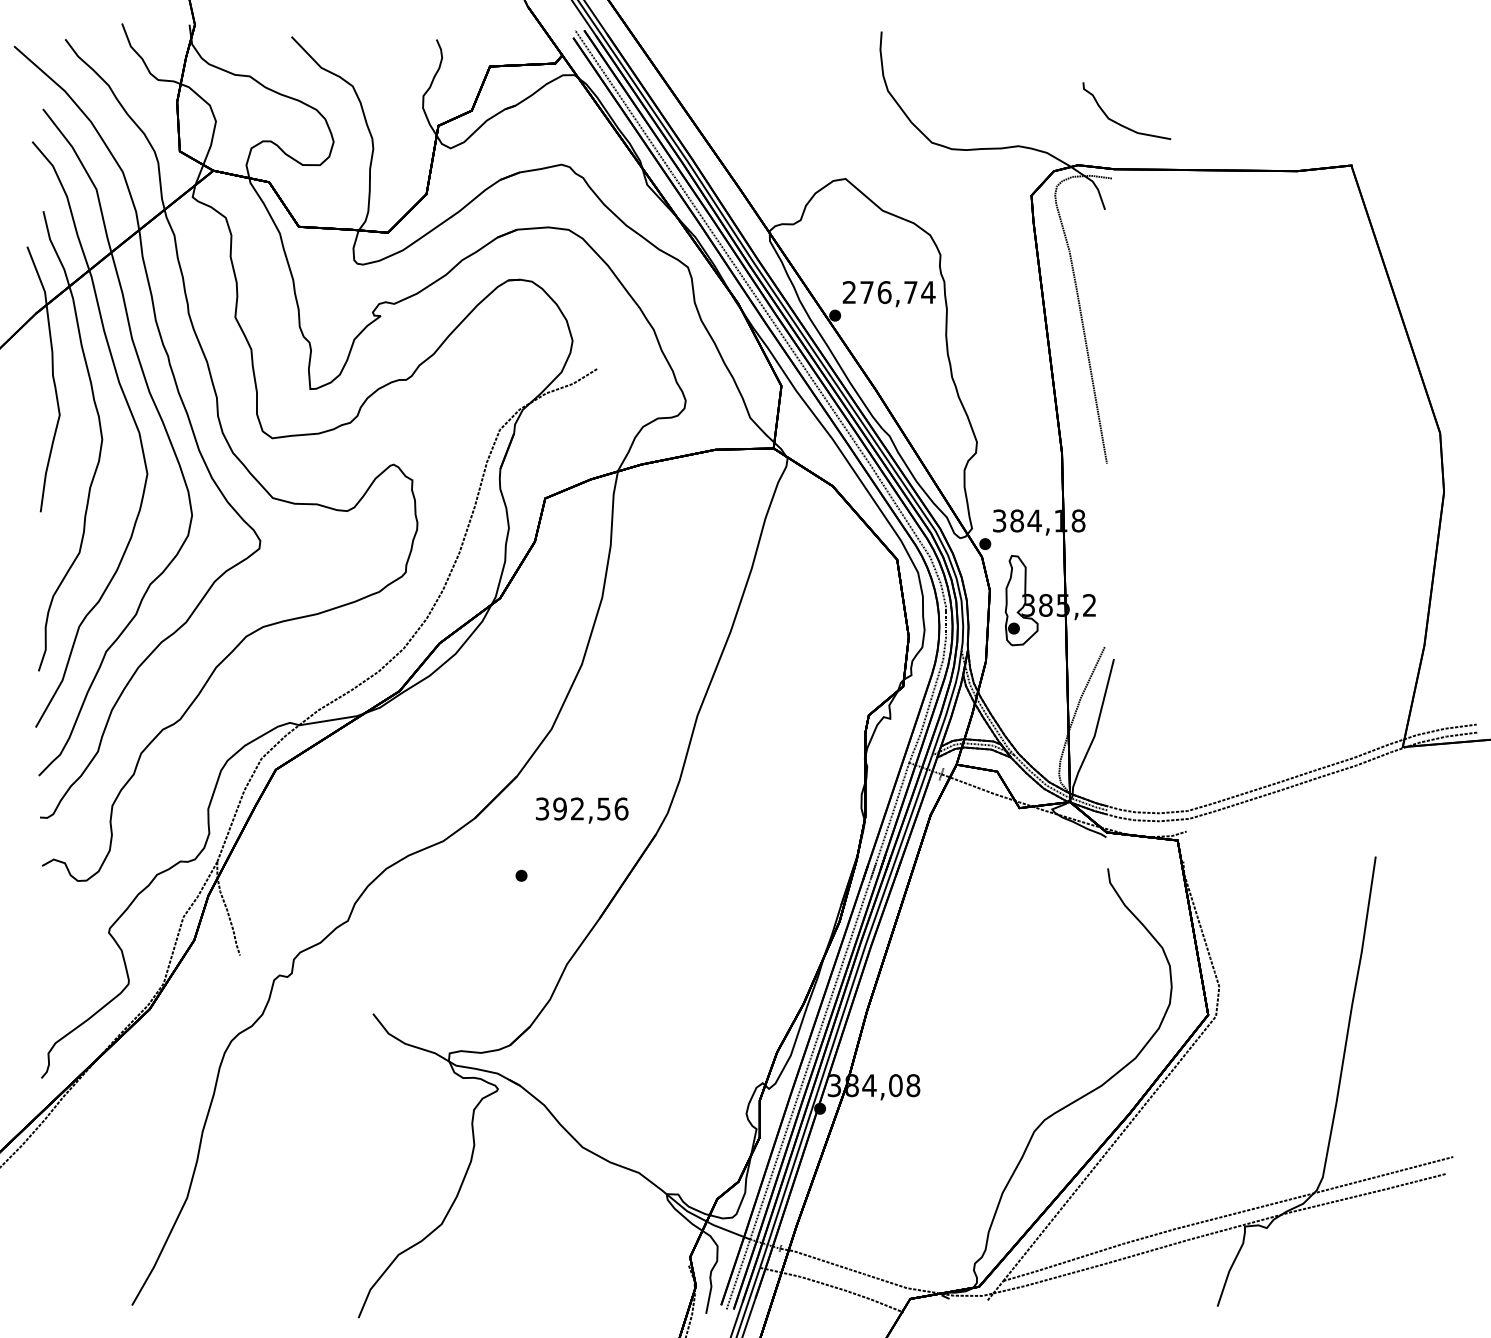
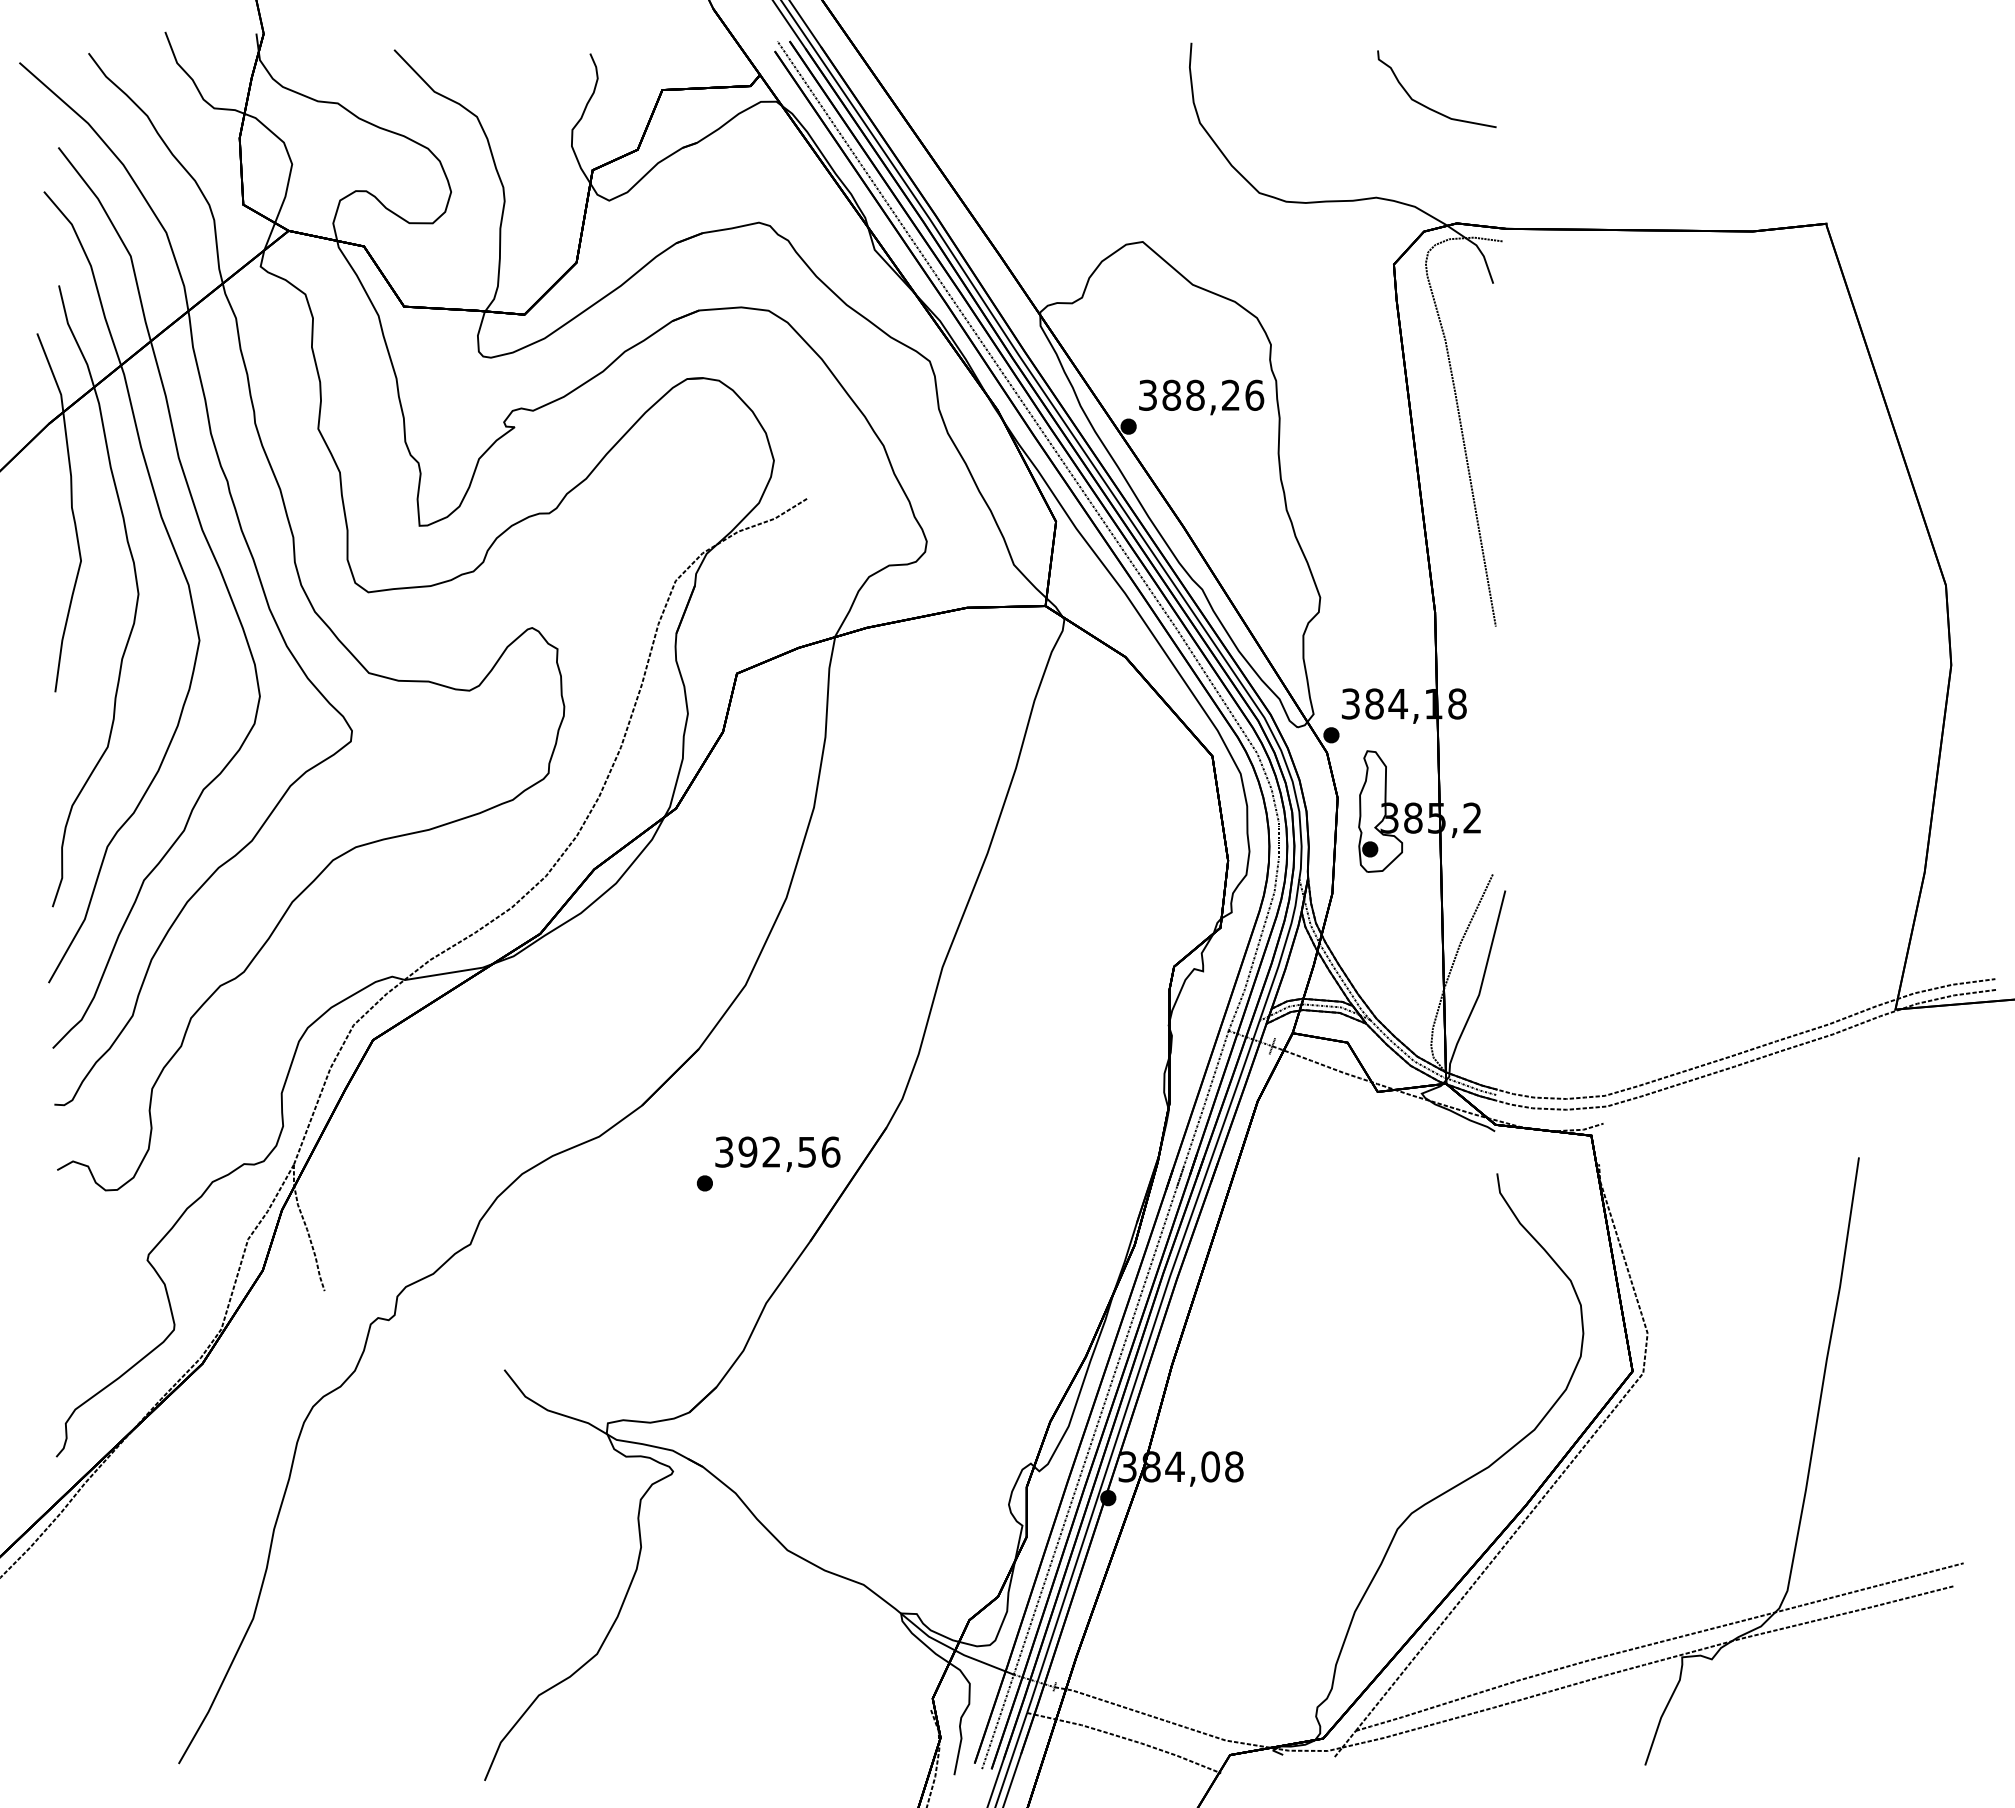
curve: (1120, 123) -> (1427, 106), moved
text: (889, 291) -> (1201, 394), 276,74 -> 388,26
text: (581, 810) -> (777, 1153), moved

